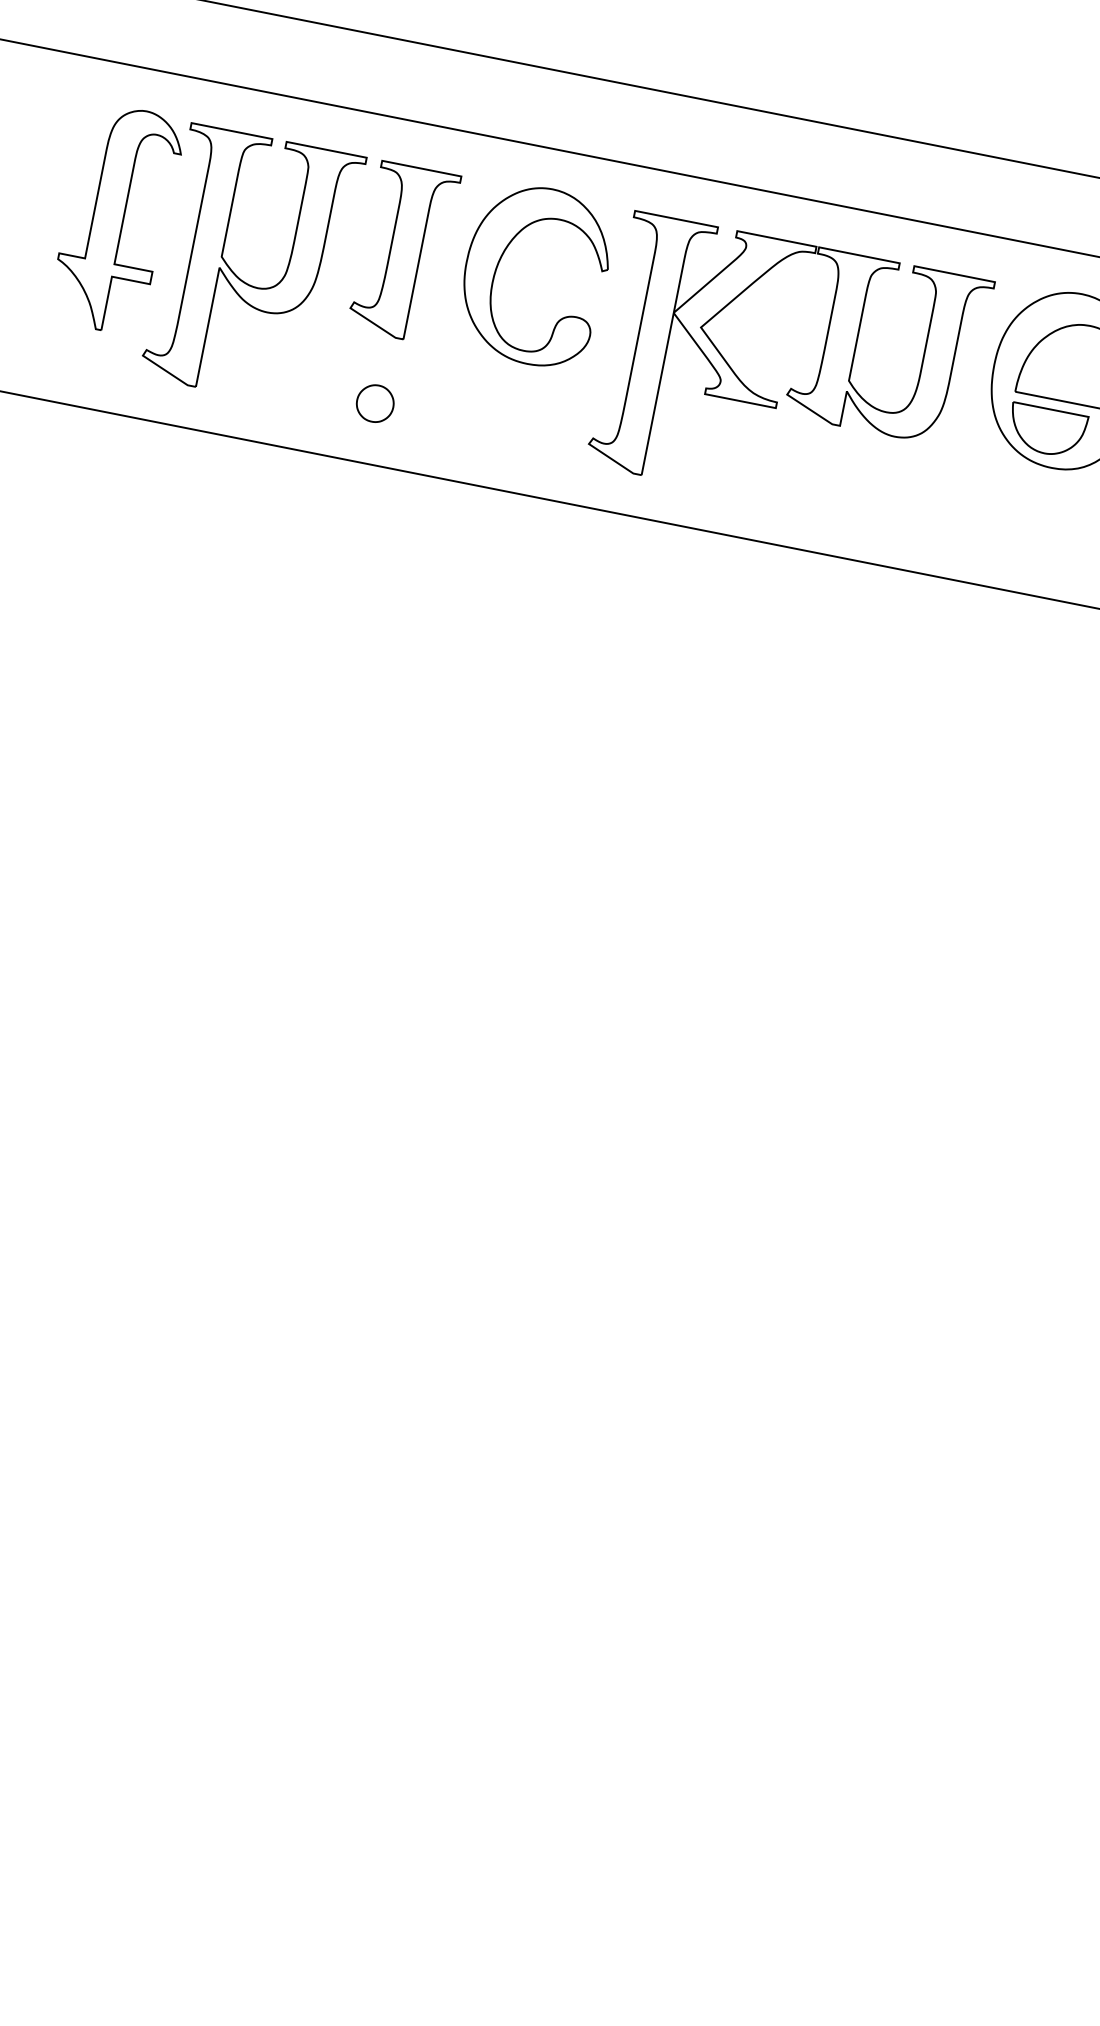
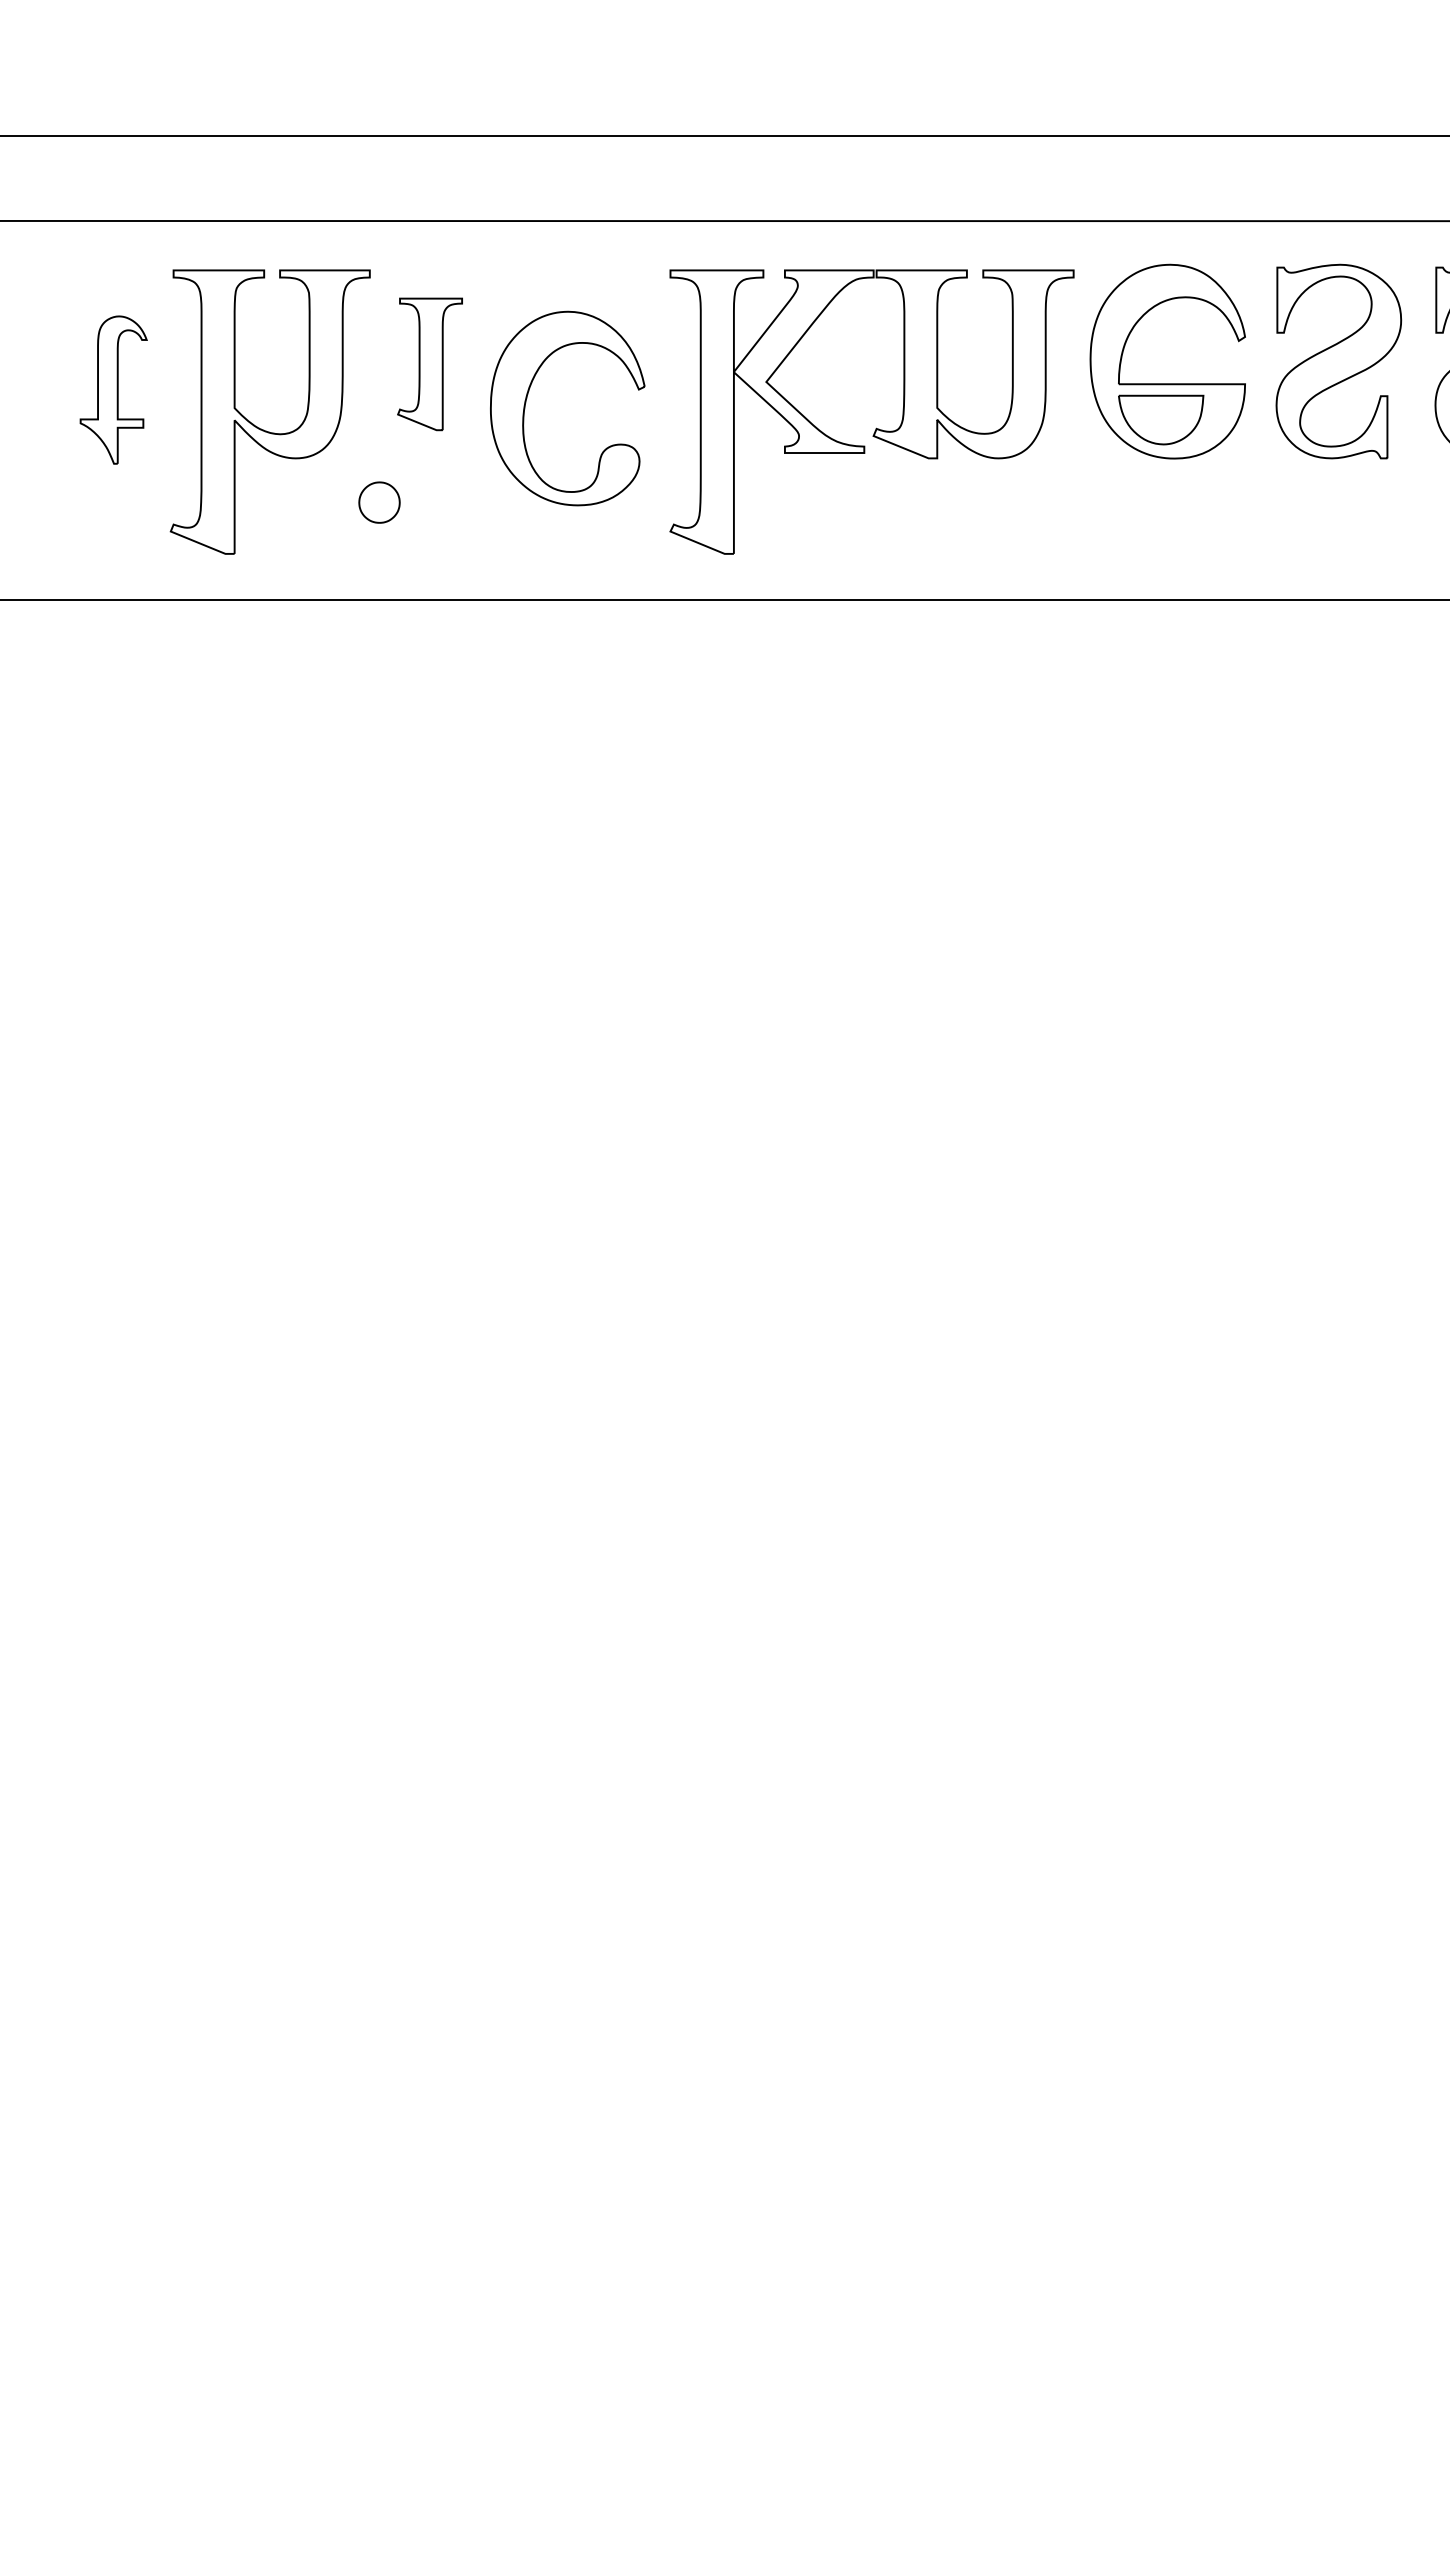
part: (116, 218) -> (113, 389), size x0.6
part: (403, 252) -> (429, 364), size x0.7
part: (501, 259) -> (527, 398), moved
part: (375, 403) -> (379, 502), moved

